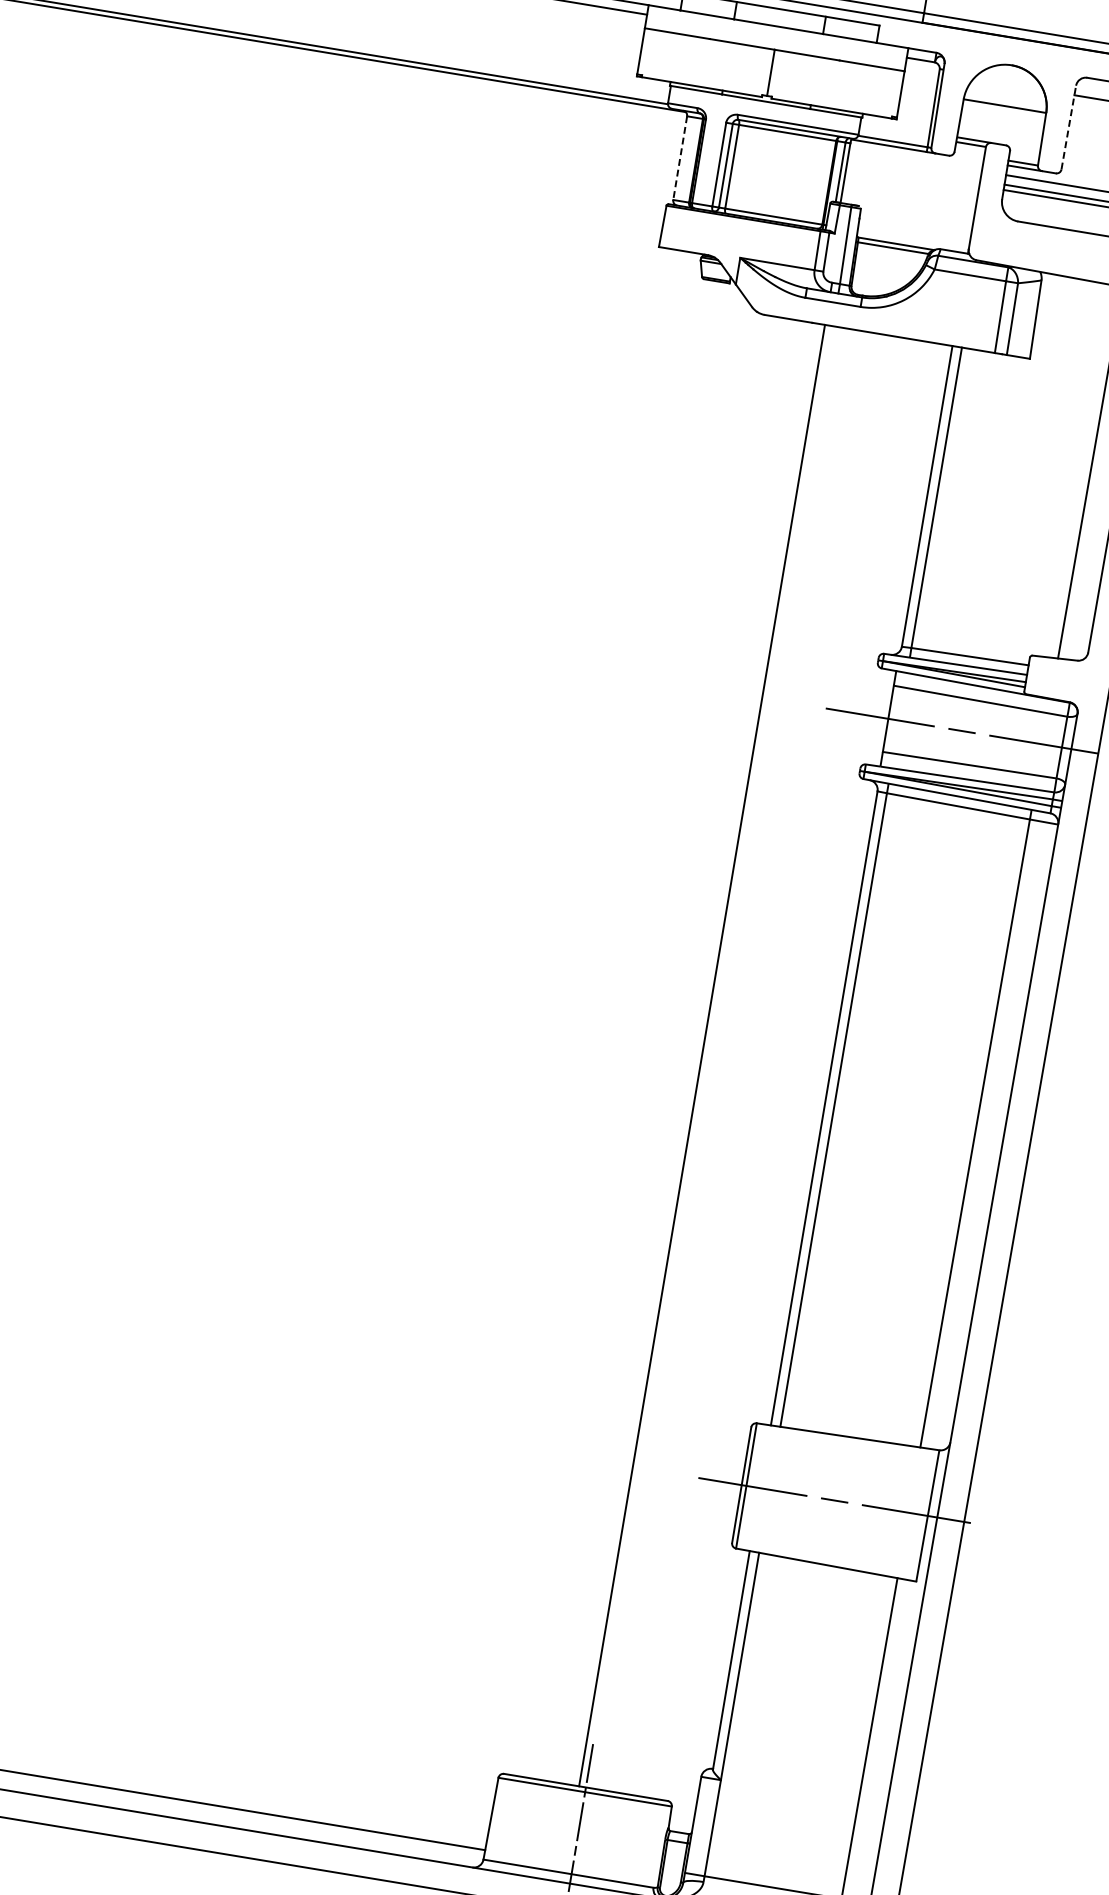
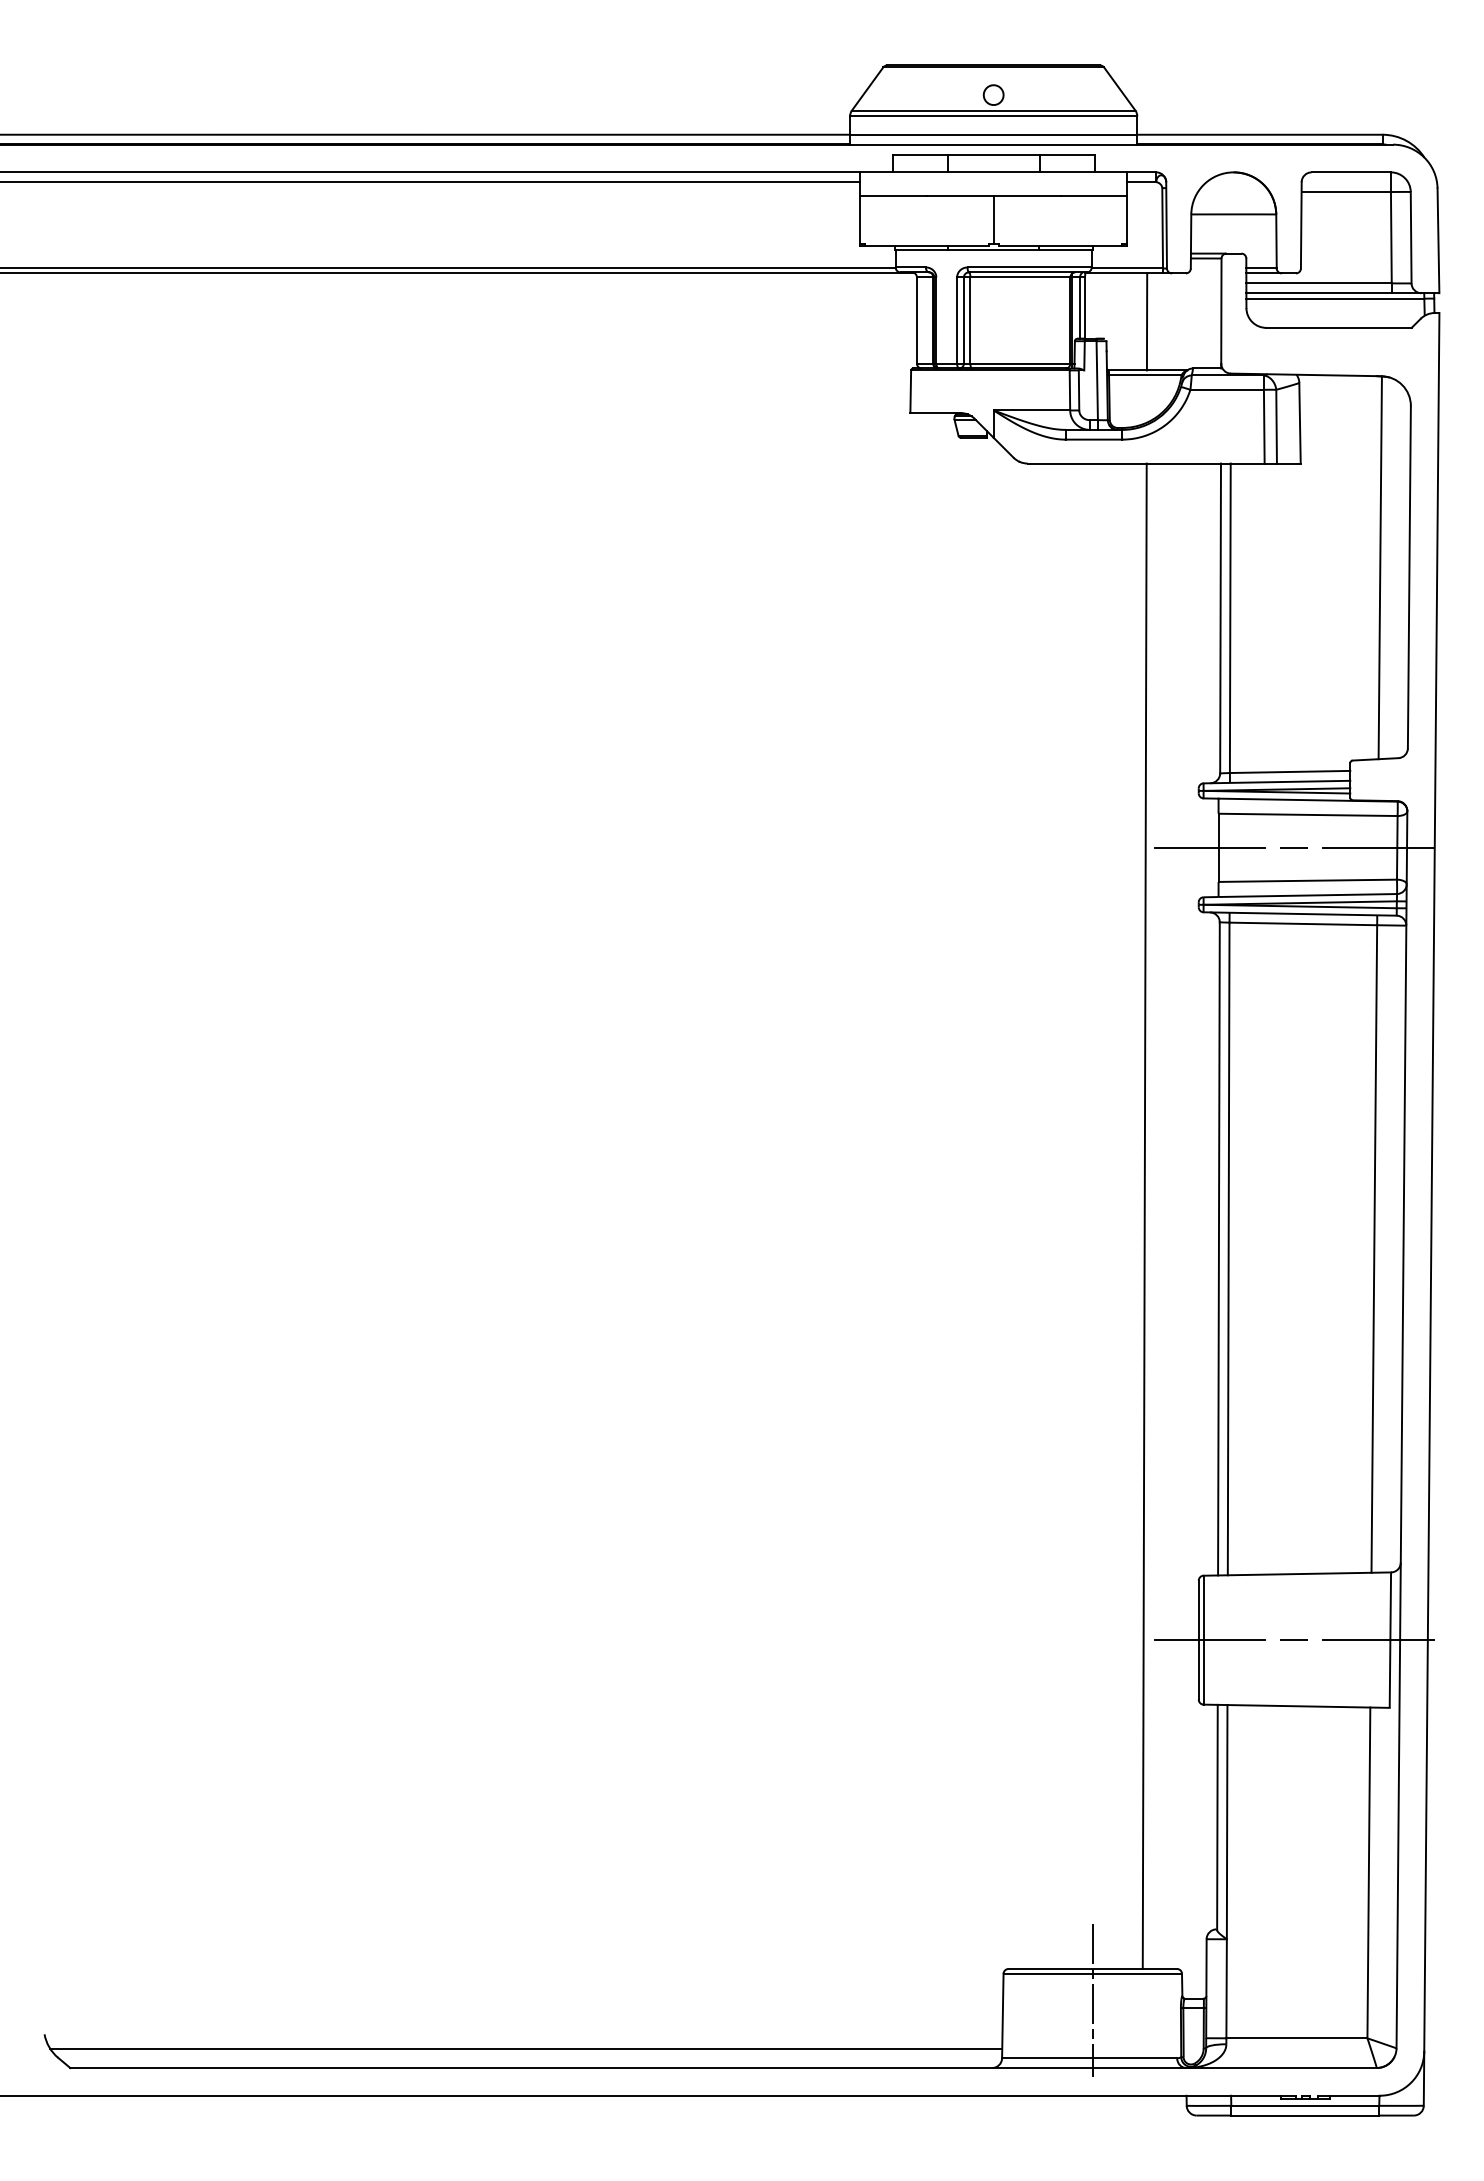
line: (1069, 126) -> (1301, 224), dashed -> solid
line: (679, 158) -> (916, 320), dashed -> solid
line: (903, 196) -> (1146, 321), added
line: (701, 1054) -> (1144, 1215), moved

